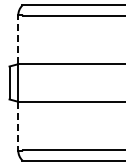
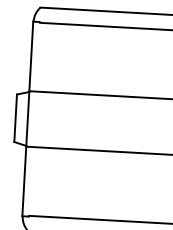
line: (18, 39) -> (32, 56), dashed -> solid
line: (18, 126) -> (25, 181), dashed -> solid

